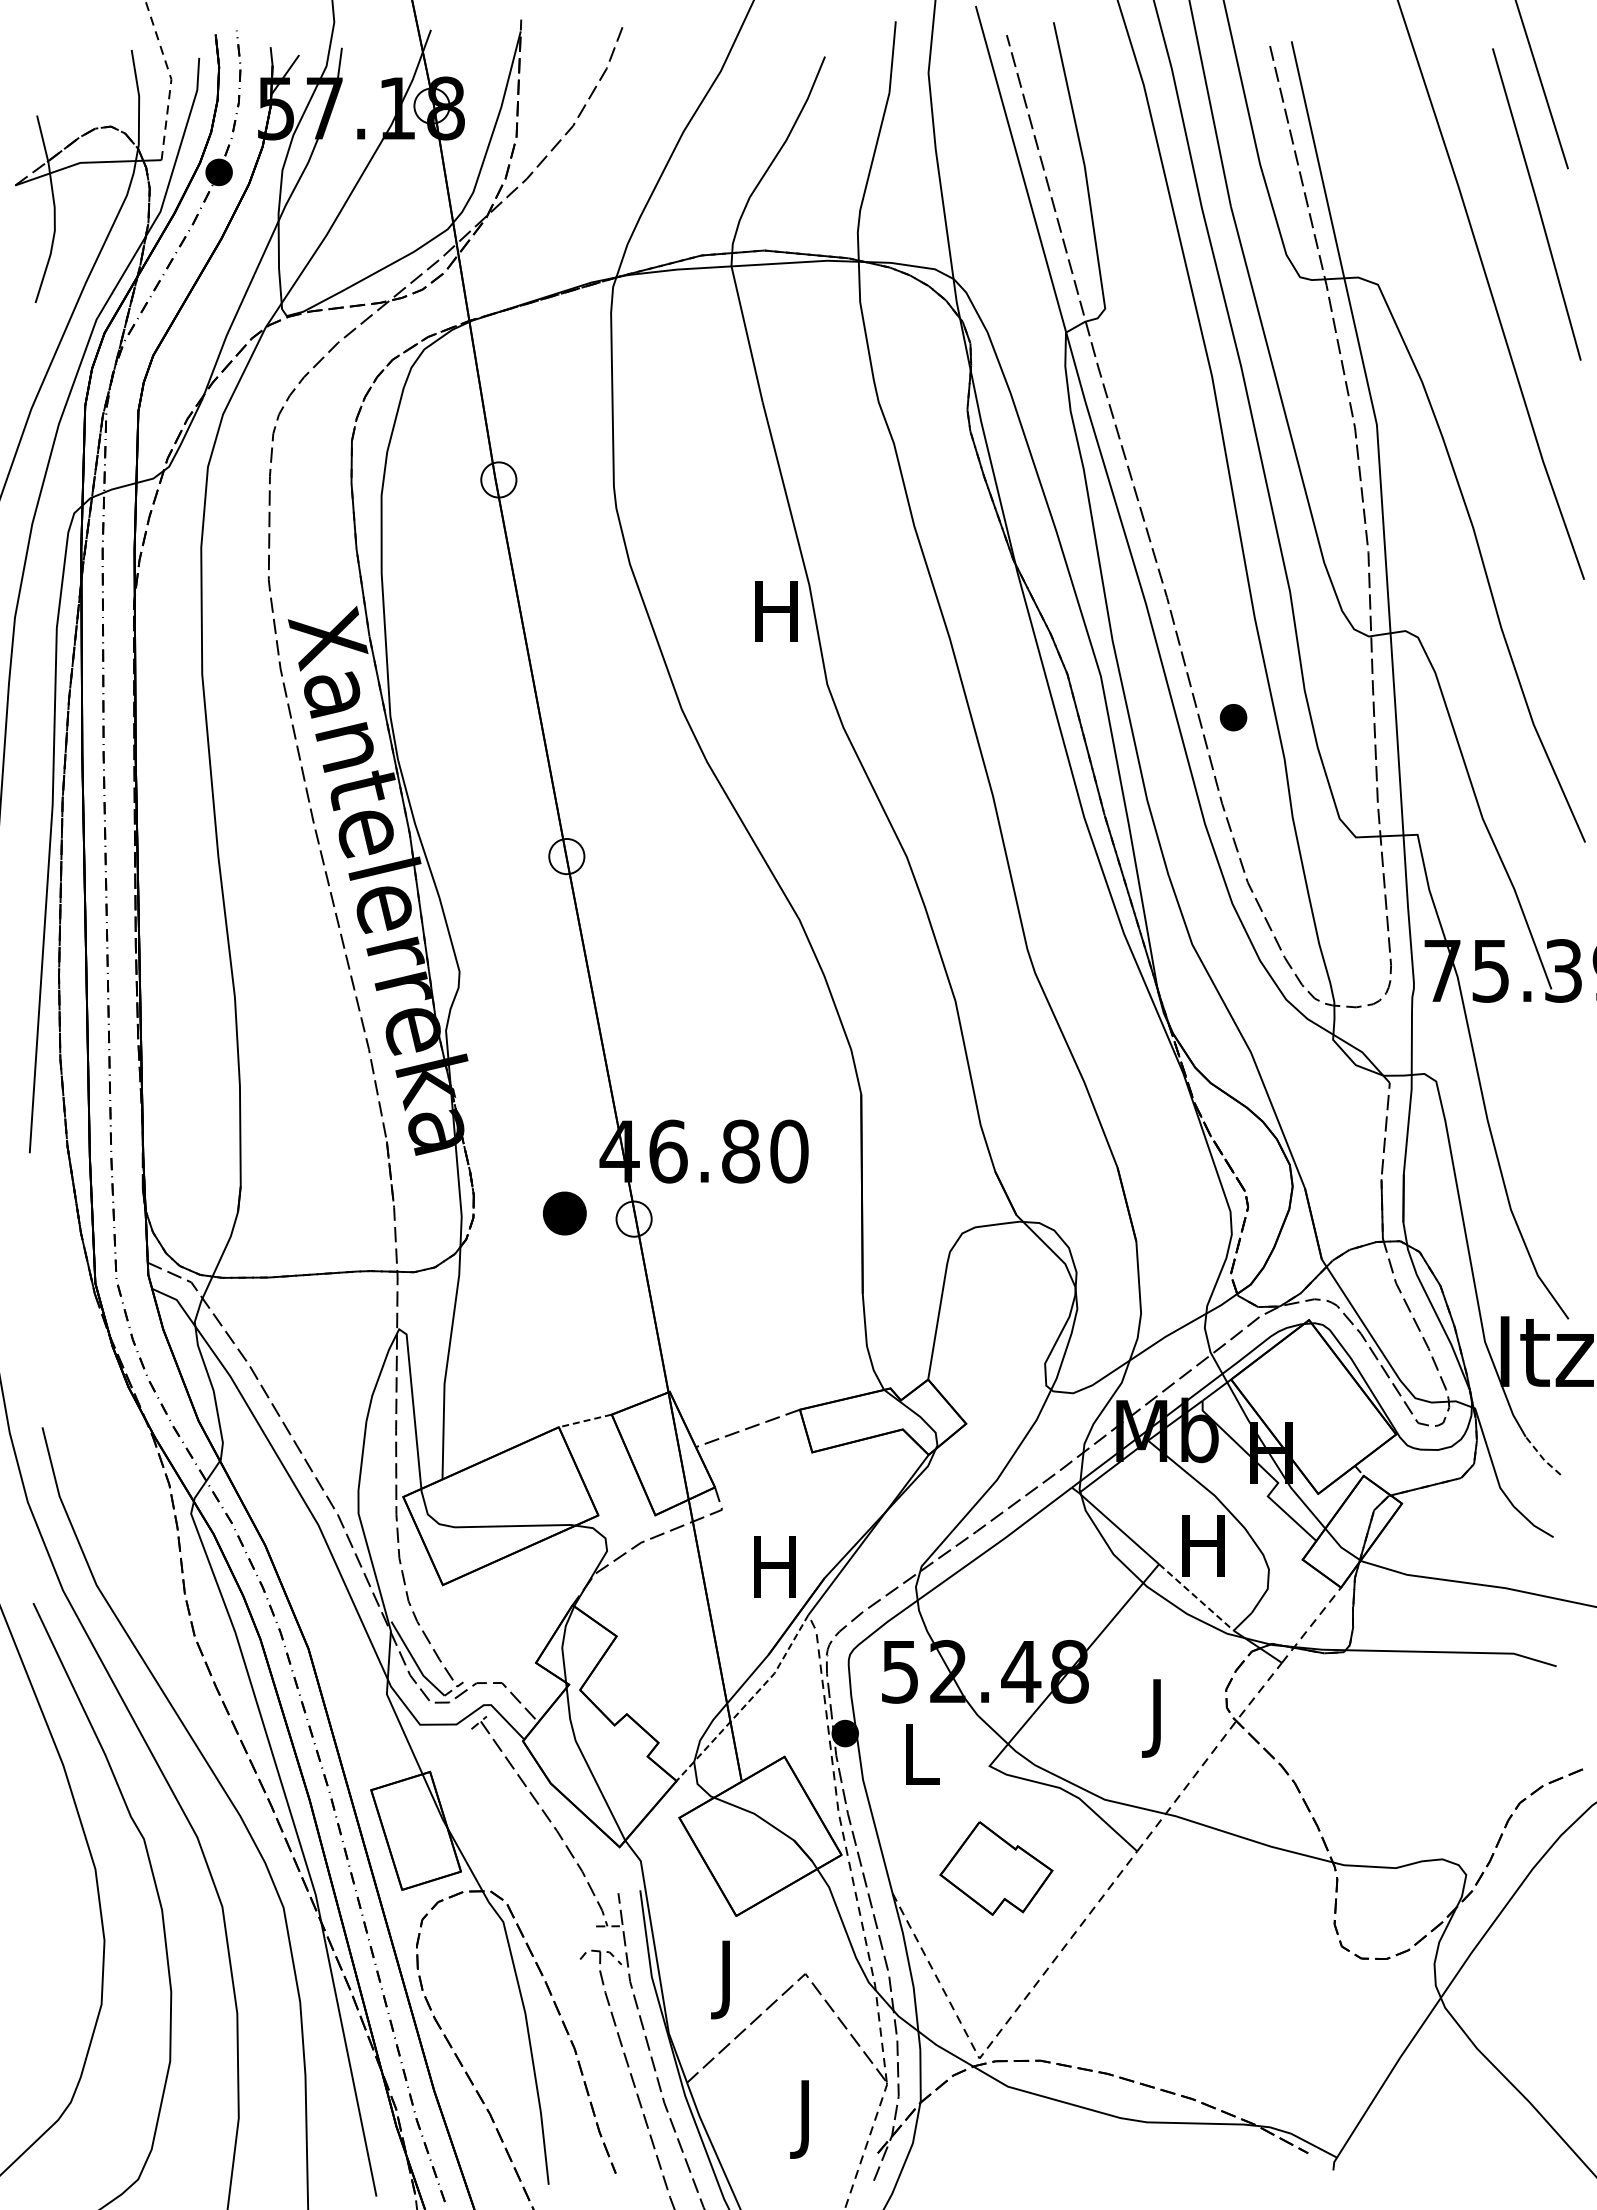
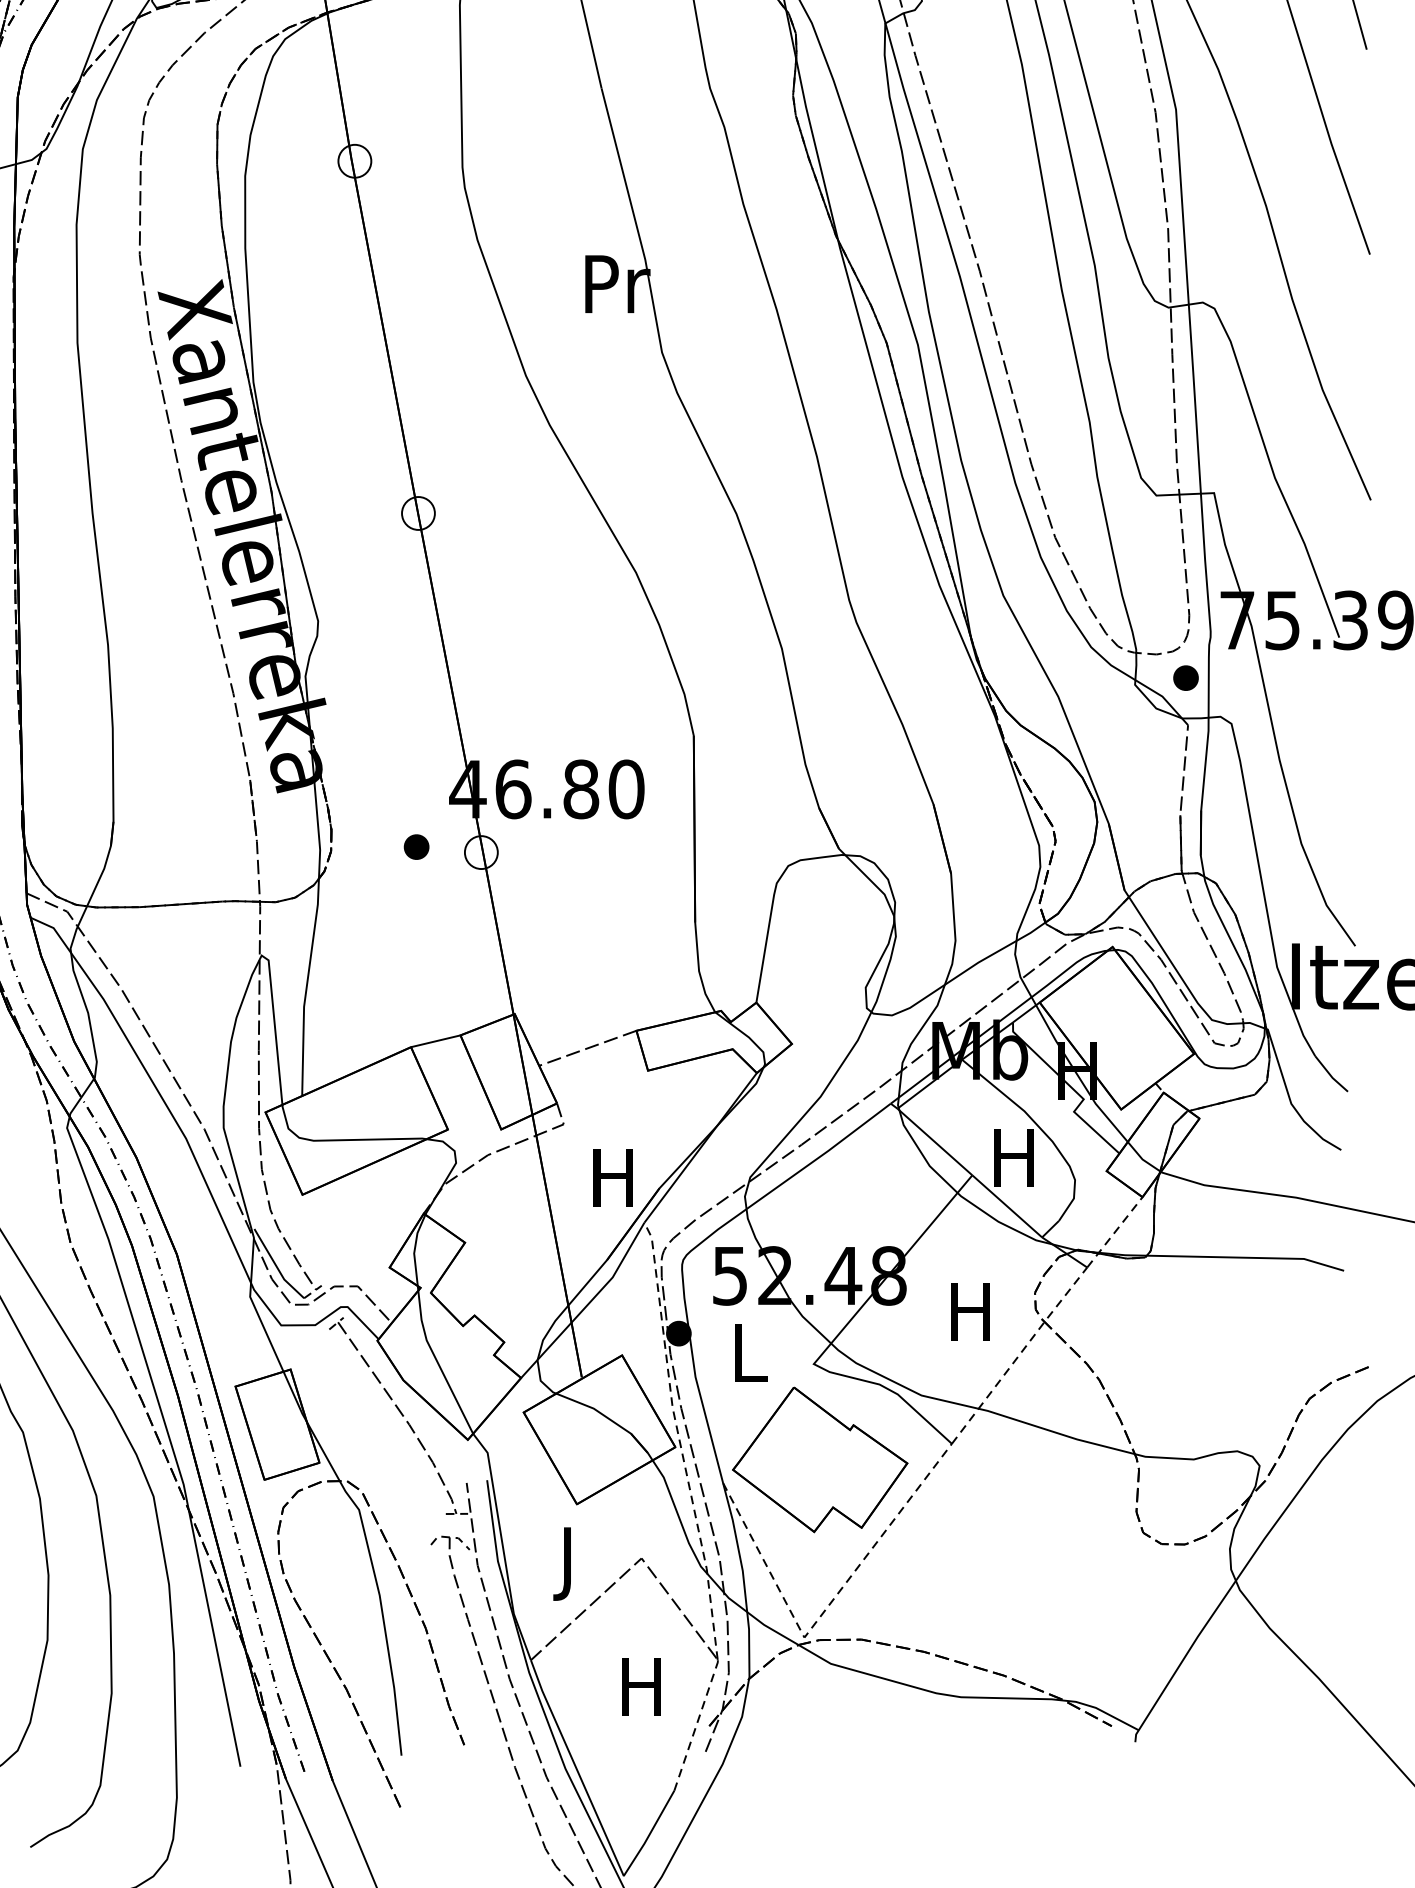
text: (779, 611) -> (617, 284), H -> Pr
part: (1233, 717) -> (1185, 678), moved
part: (564, 1212) -> (416, 846), size x0.62
line: (584, 1421) -> (434, 1041), dashed -> solid
line: (1541, 1457) -> (1329, 1075), dashed -> solid
line: (1196, 1597) -> (1007, 1206), dashed -> solid
line: (748, 1702) -> (588, 1304), dashed -> solid
text: (1156, 1718) -> (969, 1319), J -> H
part: (996, 1868) -> (820, 1459), size x1.67
text: (804, 2119) -> (640, 1694), J -> H

